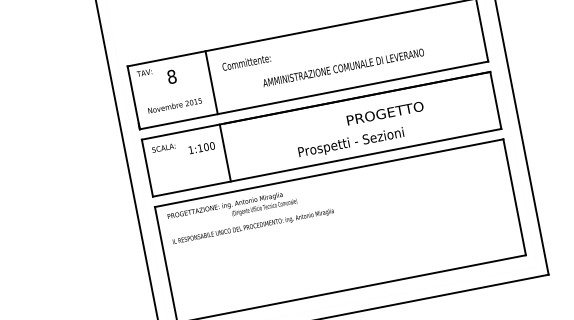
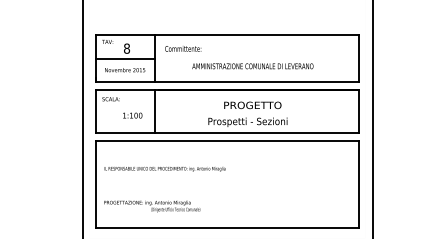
line: (172, 90) -> (125, 58), added
text: (384, 113) -> (252, 105), moved
text: (201, 147) -> (132, 115), moved
text: (232, 209) -> (152, 206), moved

